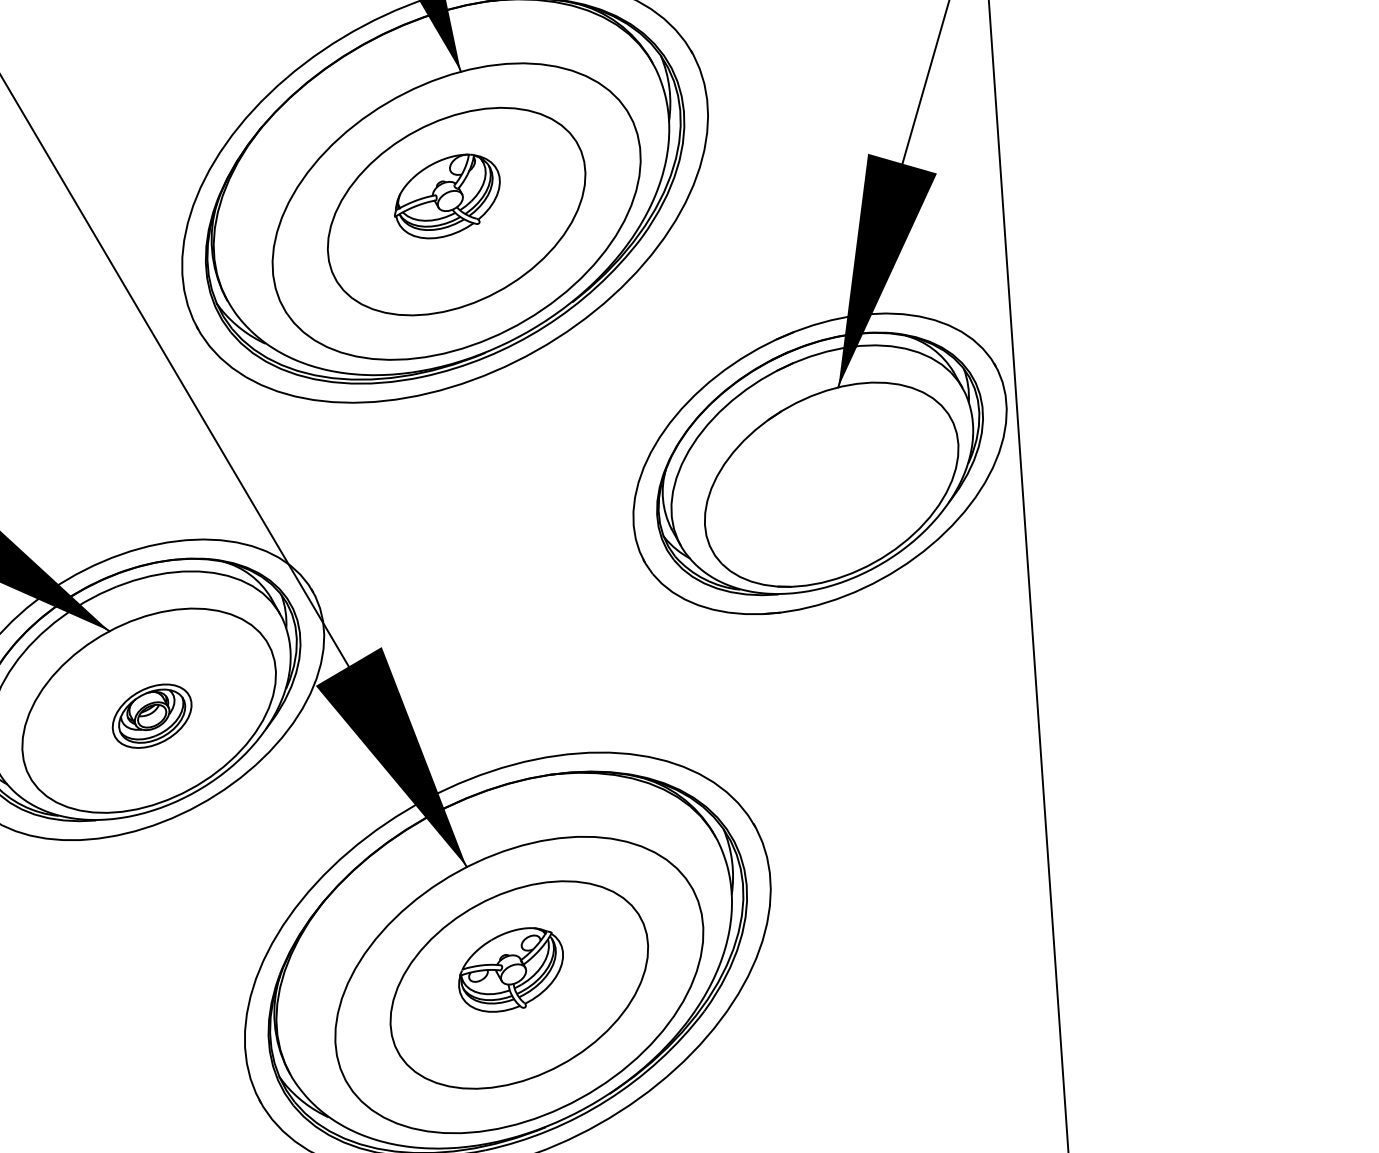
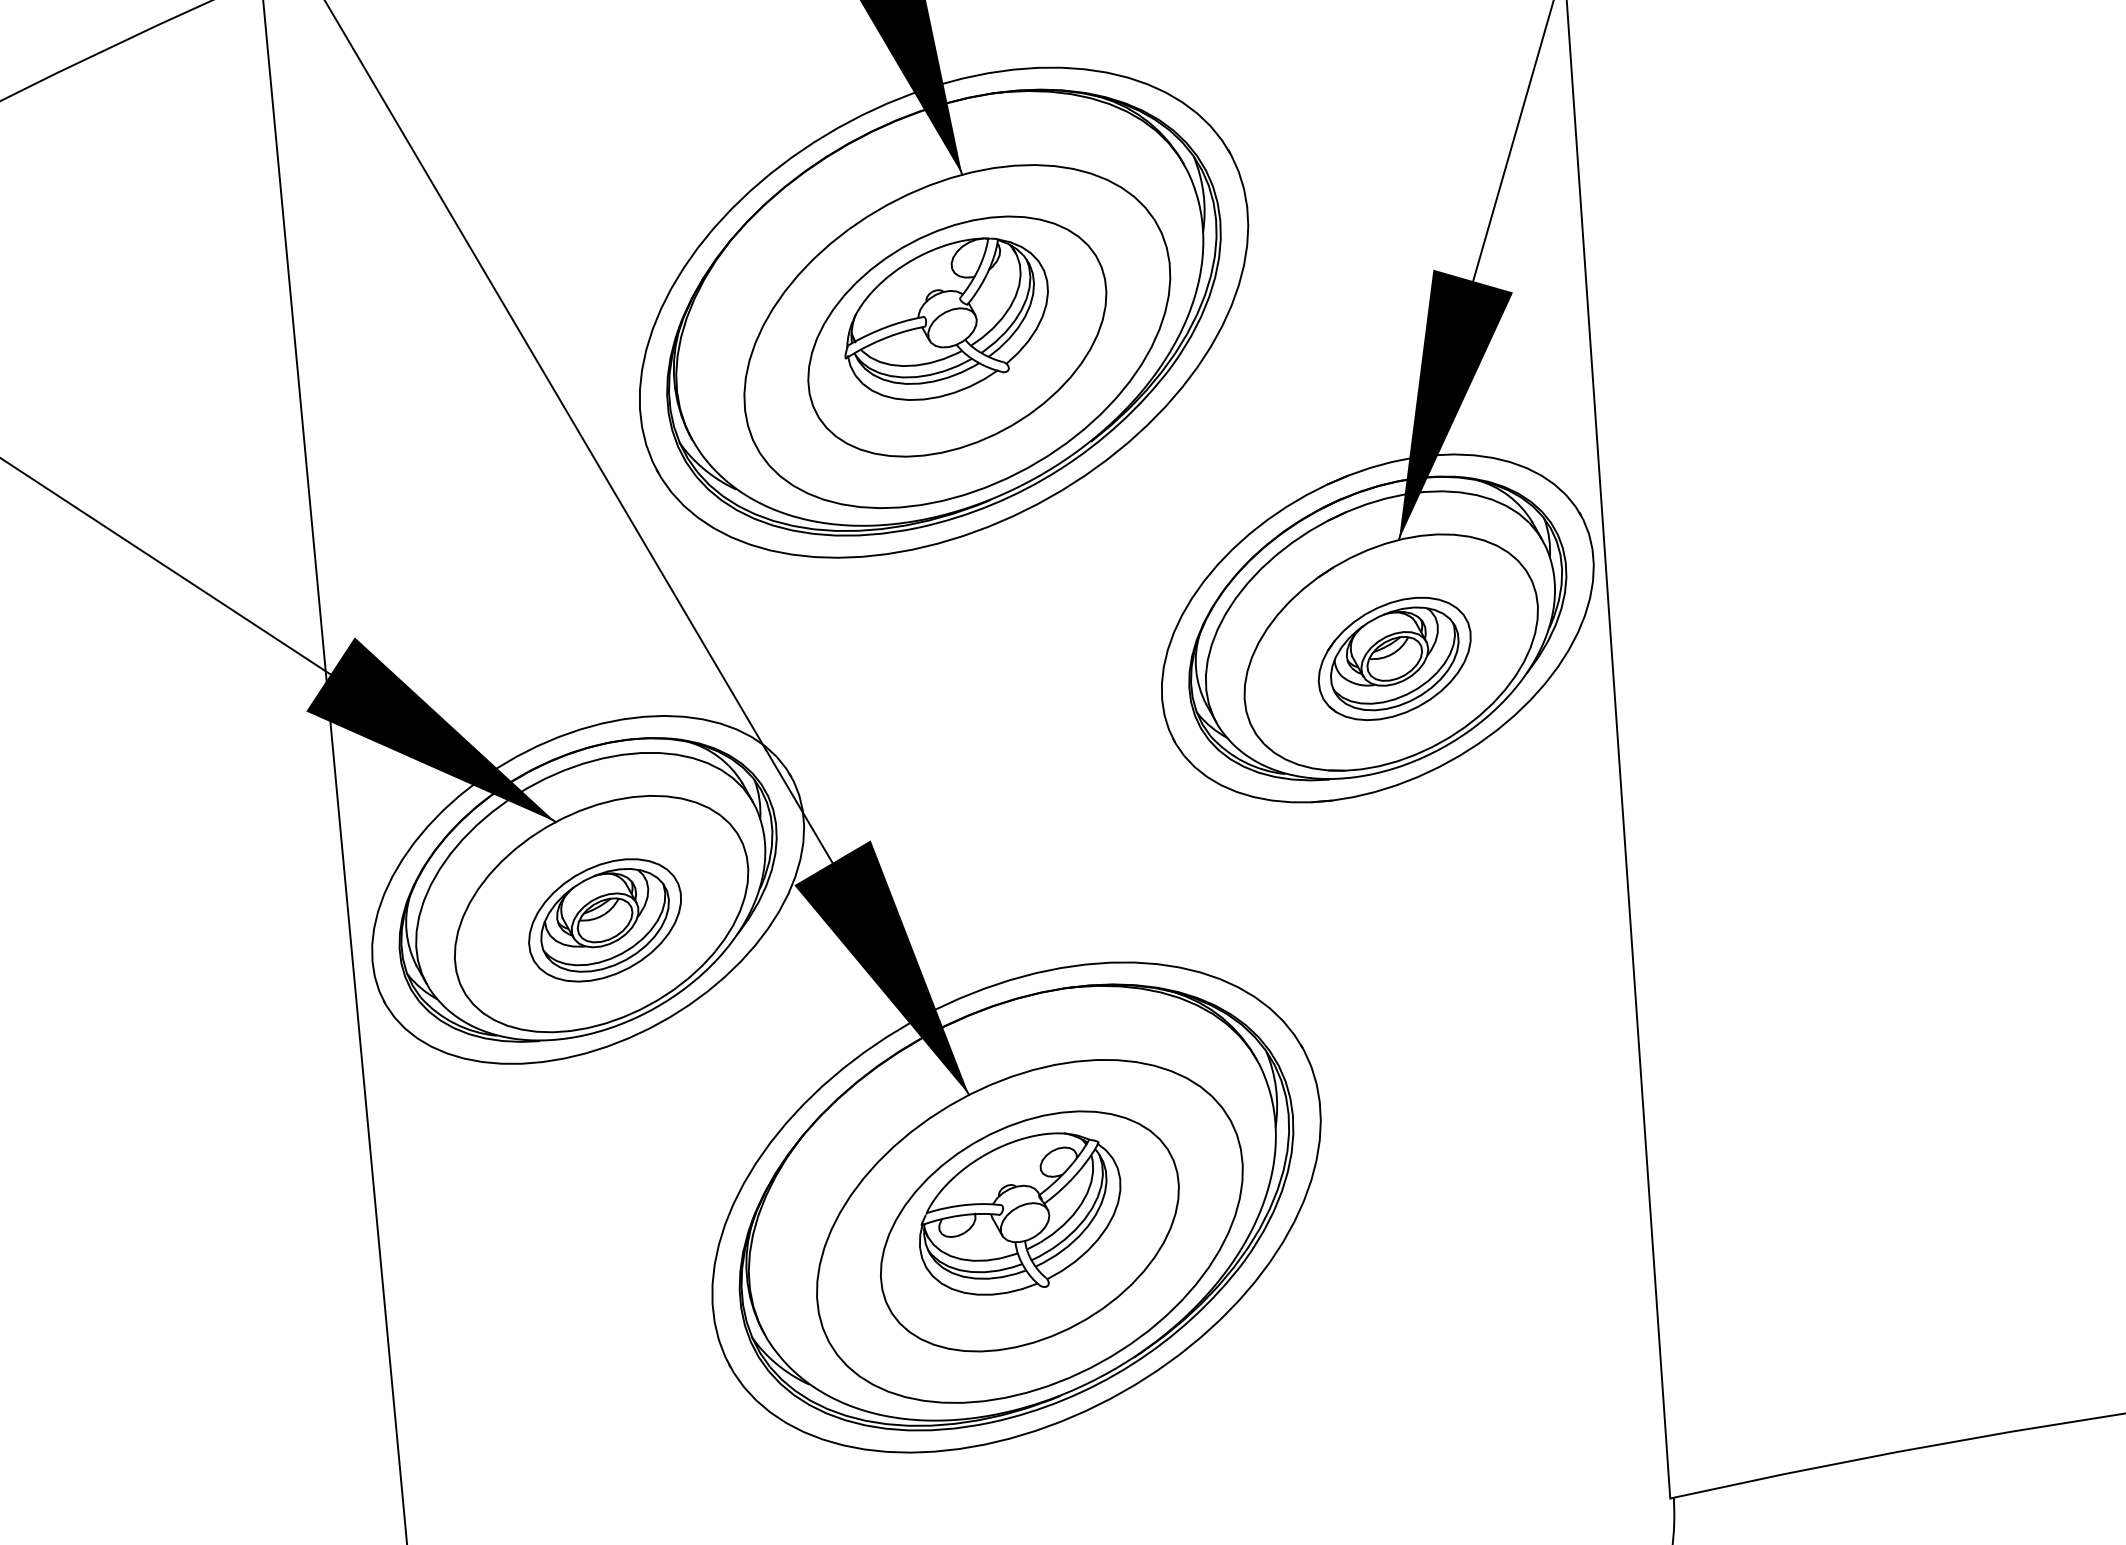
part: (447, 195) -> (946, 318), size x1.67
part: (834, 489) -> (1394, 658), added
part: (151, 716) -> (604, 920), size x1.67
part: (511, 969) -> (1020, 1213), size x1.67

